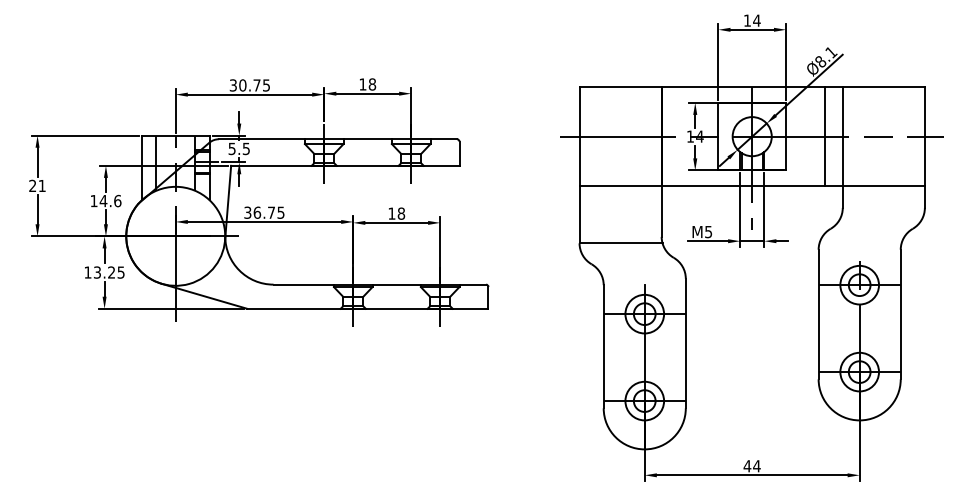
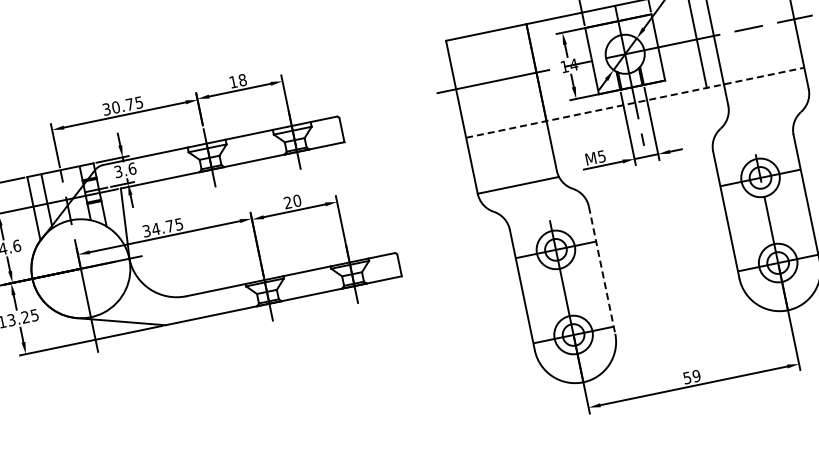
text: (239, 148) -> (125, 169), 5.5 -> 3.6
line: (752, 186) -> (635, 103), solid -> dashed
text: (257, 212) -> (156, 228), 36.75 -> 34.75
text: (396, 213) -> (292, 201), 18 -> 20
line: (685, 343) -> (601, 270), solid -> dashed
text: (751, 466) -> (691, 377), 44 -> 59

